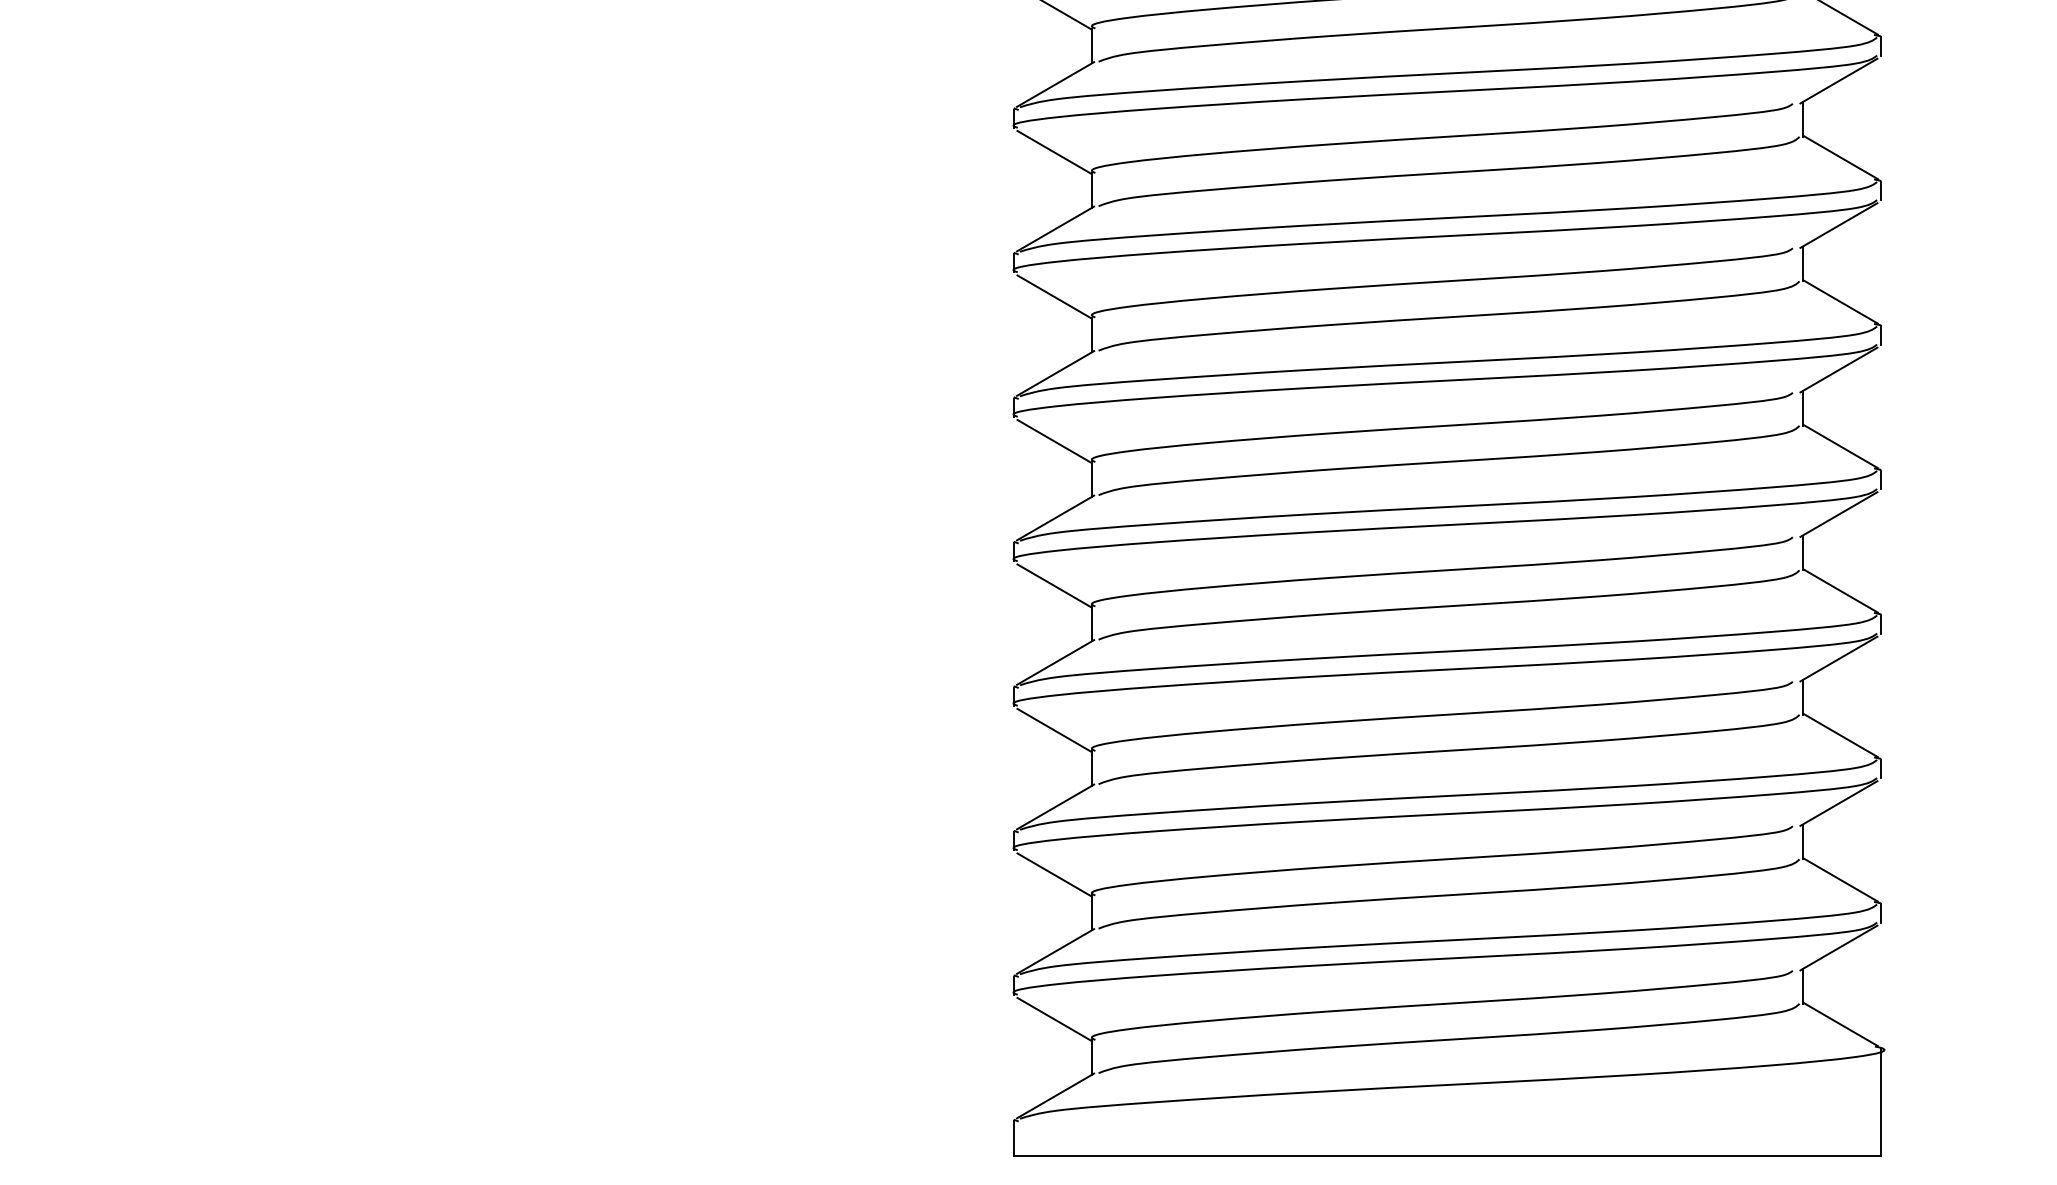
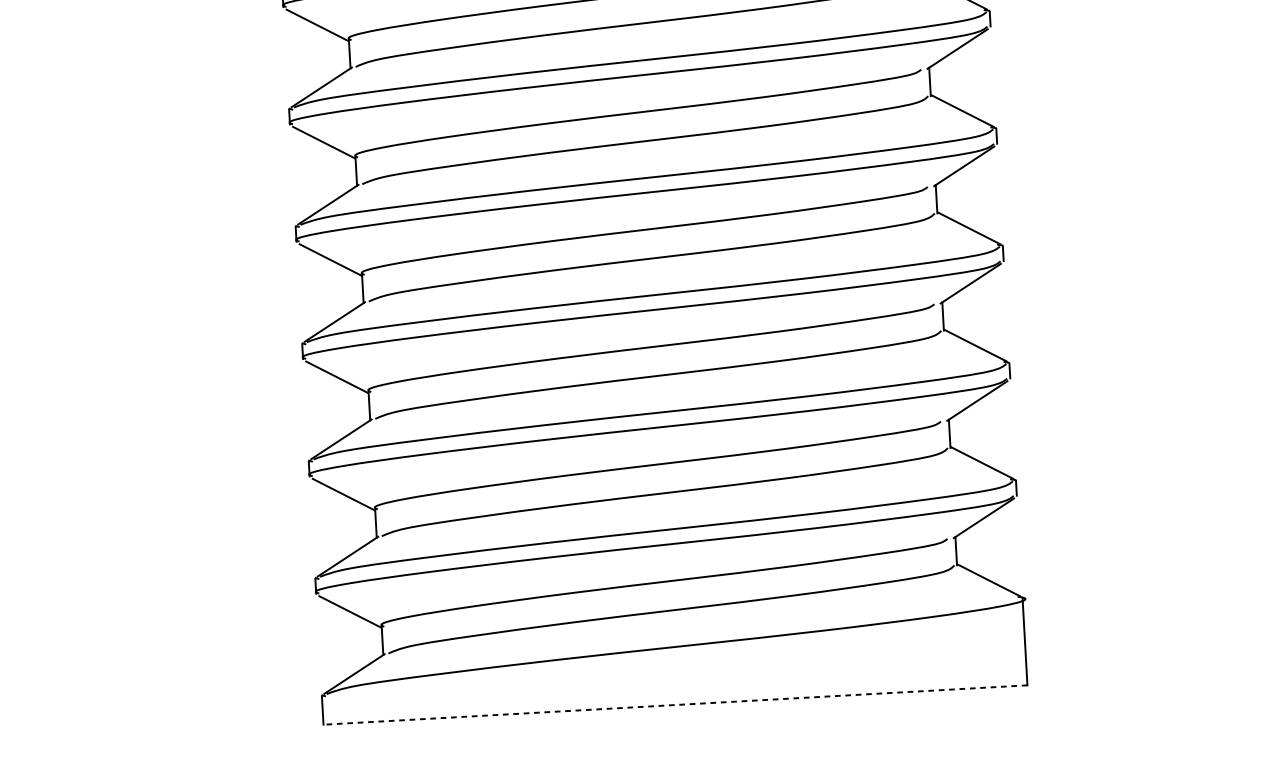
line: (1446, 1156) -> (674, 705), solid -> dashed

